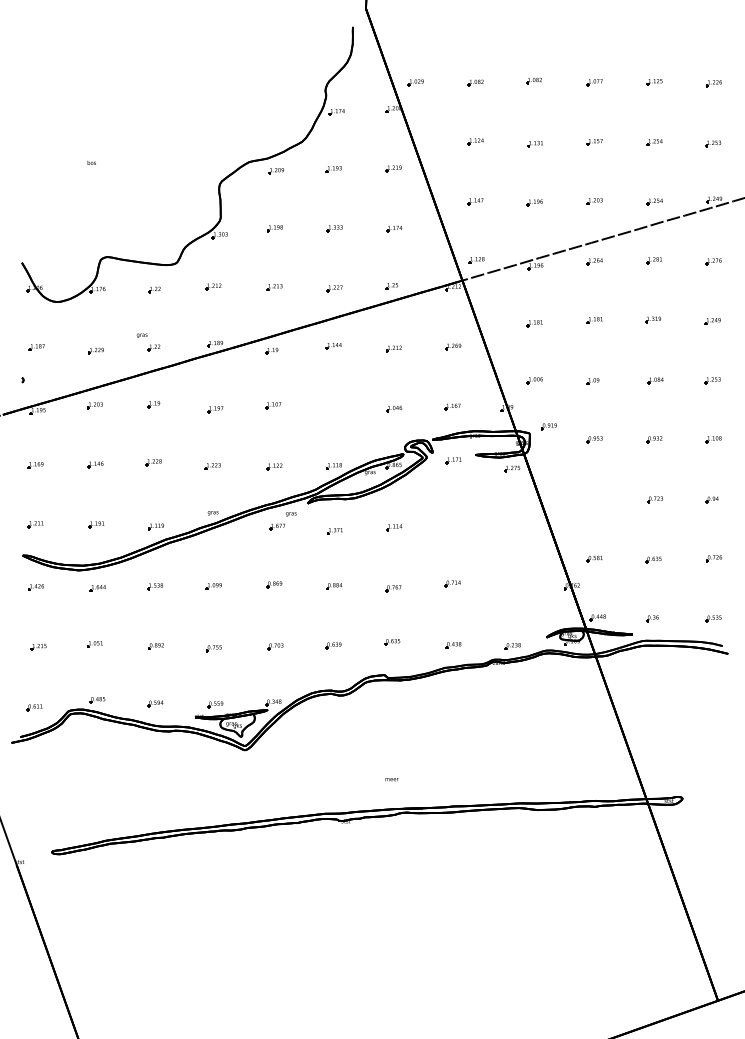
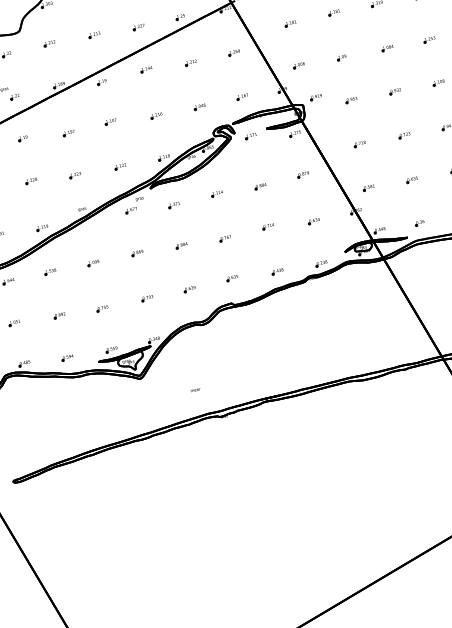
part: (334, 409) -> (156, 115), added
part: (594, 499) -> (360, 144), added
part: (512, 524) -> (303, 174), added
part: (452, 529) -> (260, 186), added
part: (513, 588) -> (313, 221), added
text: (391, 779) -> (195, 390), moved

